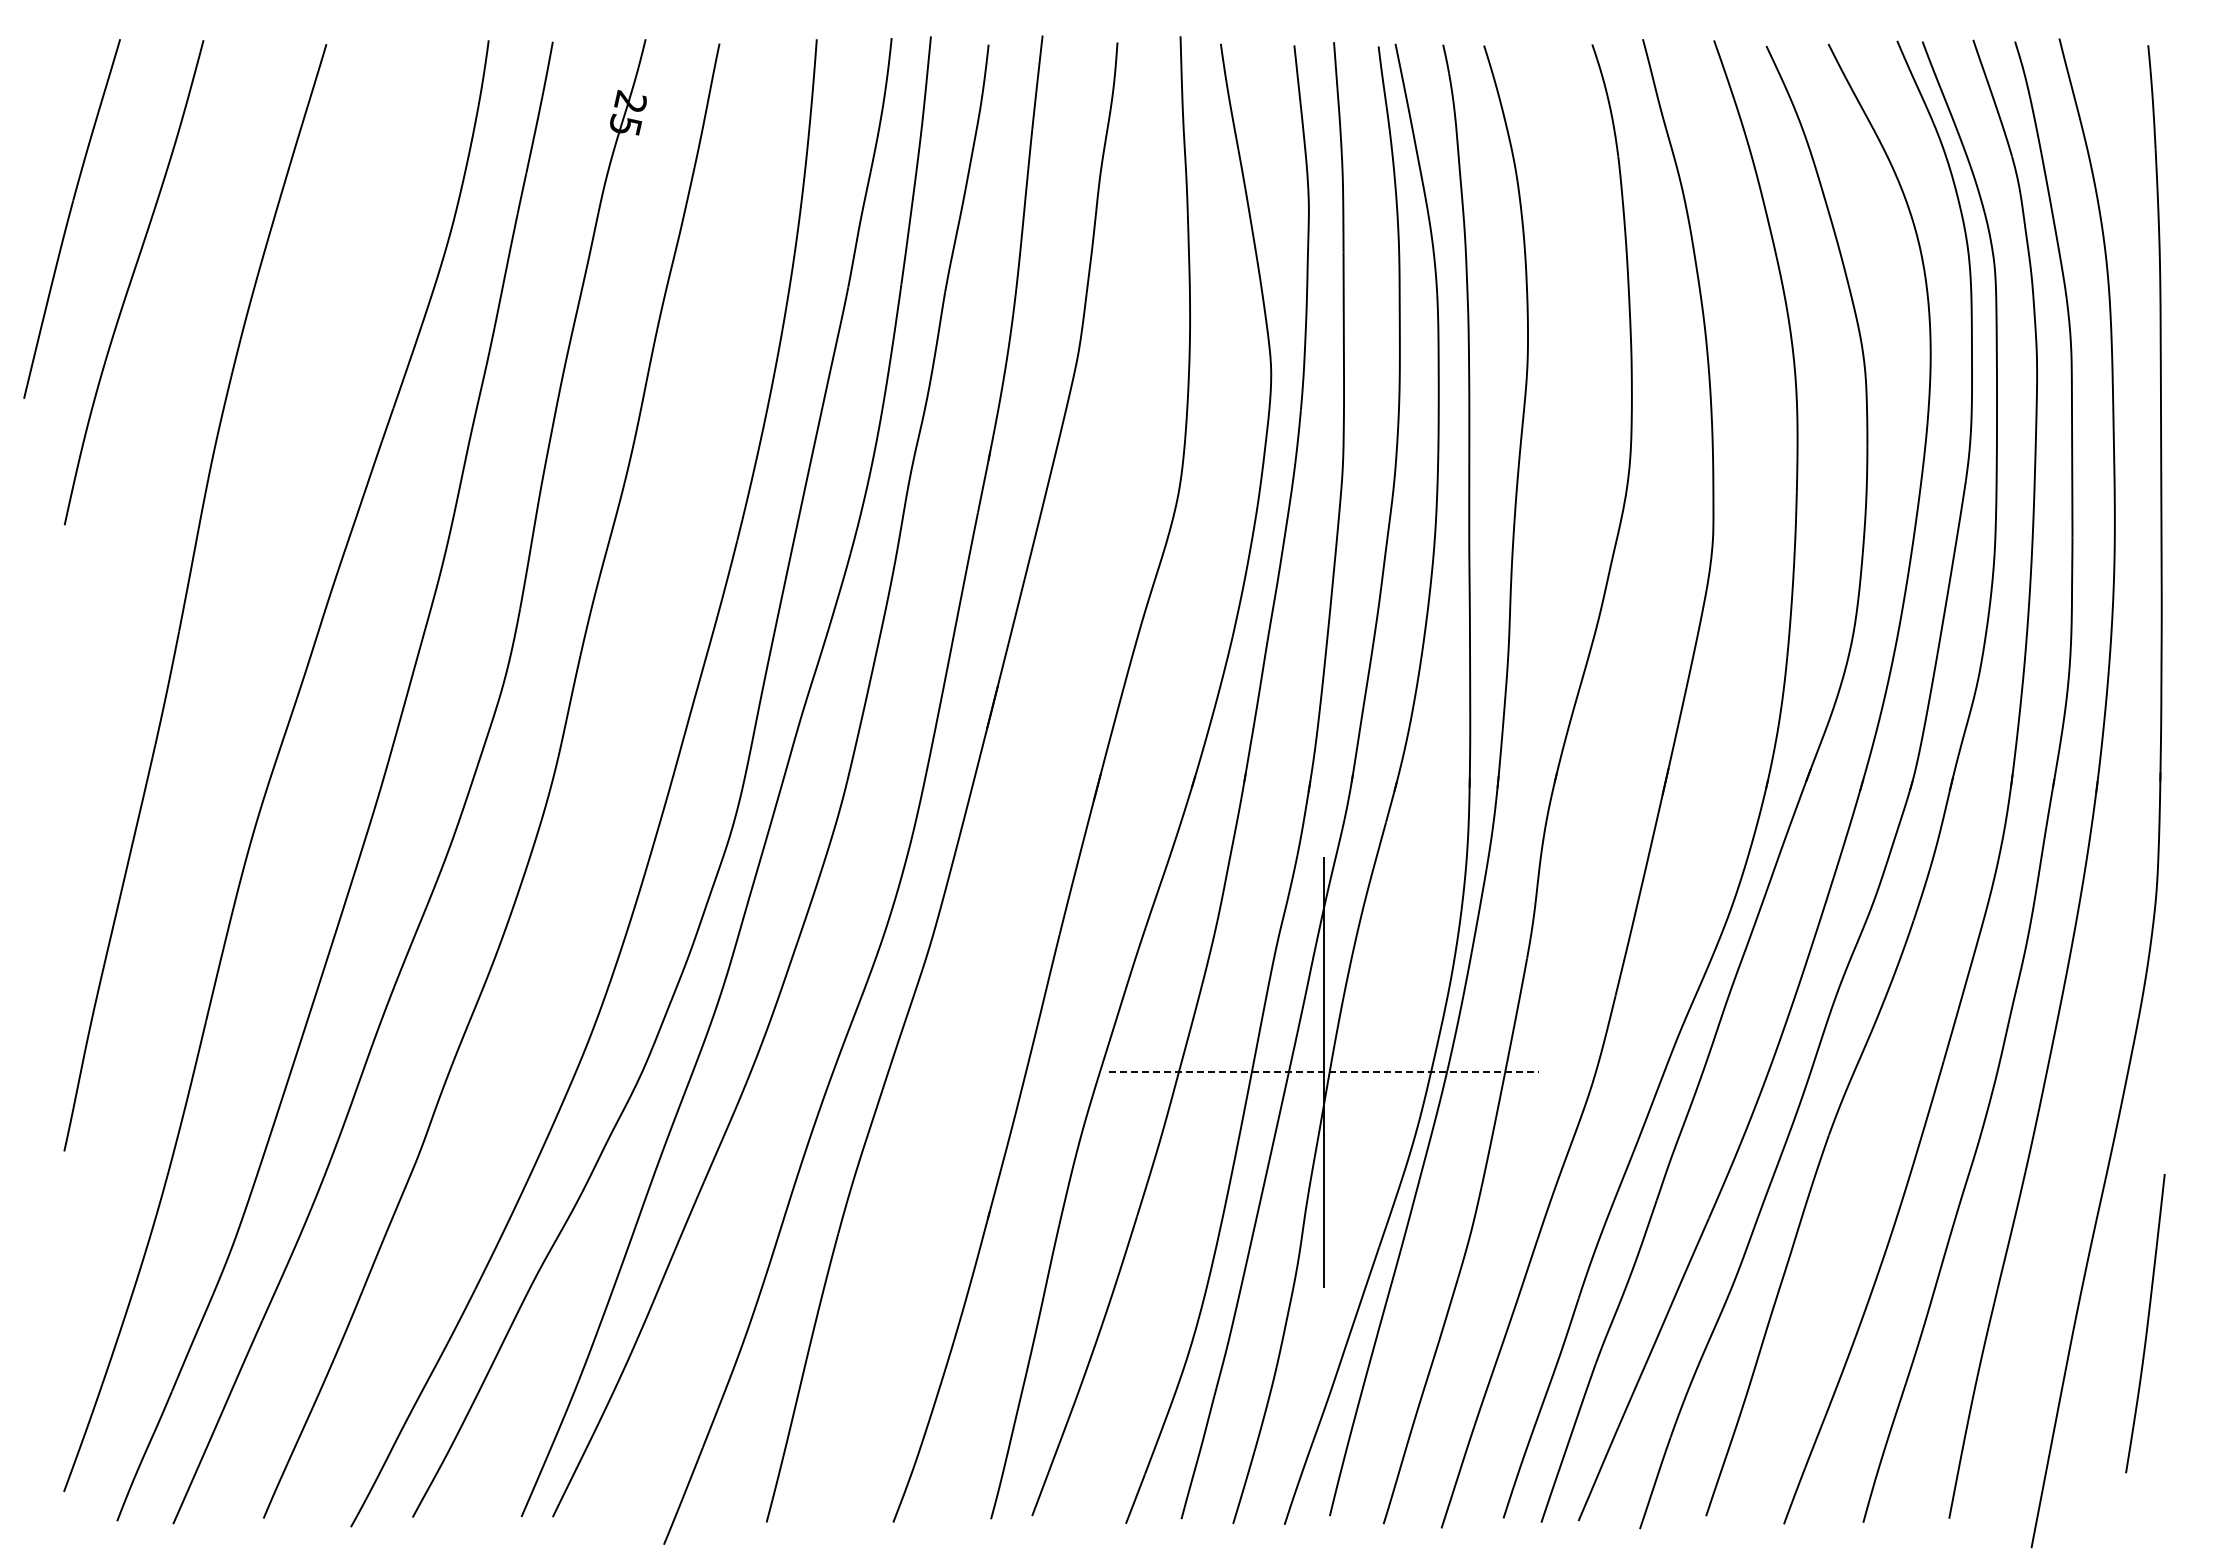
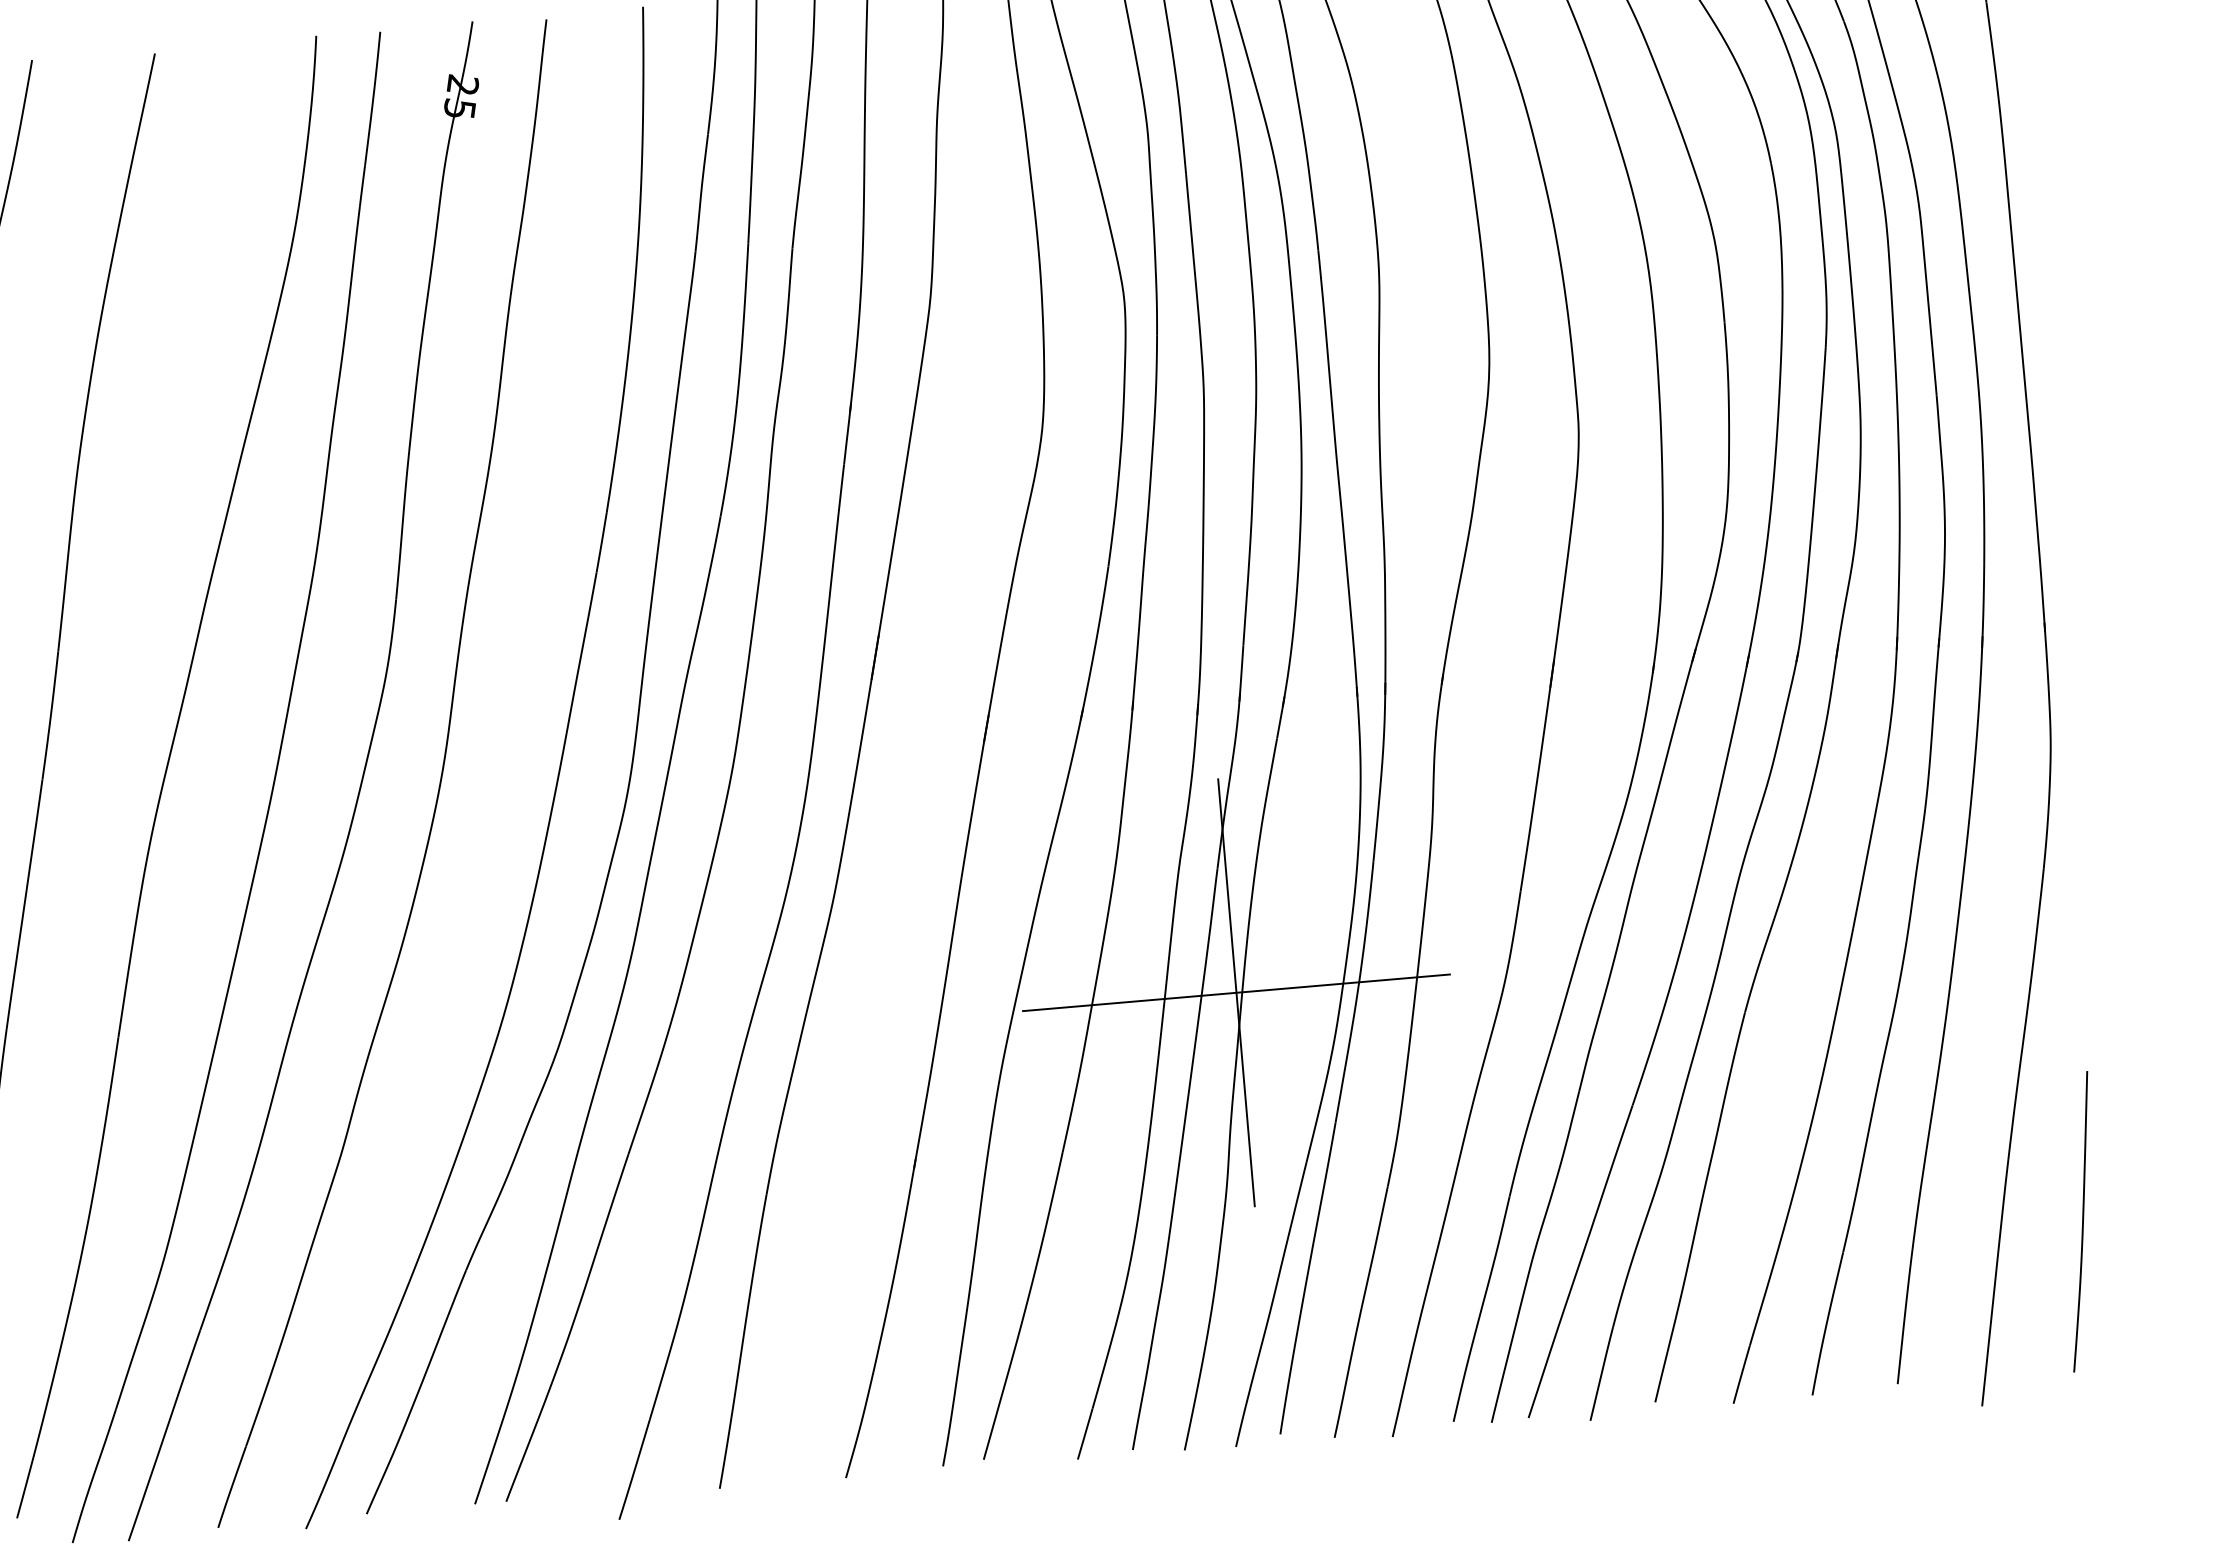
line: (1323, 1072) -> (1236, 992), dashed -> solid
curve: (2146, 1323) -> (2081, 1221), moved

